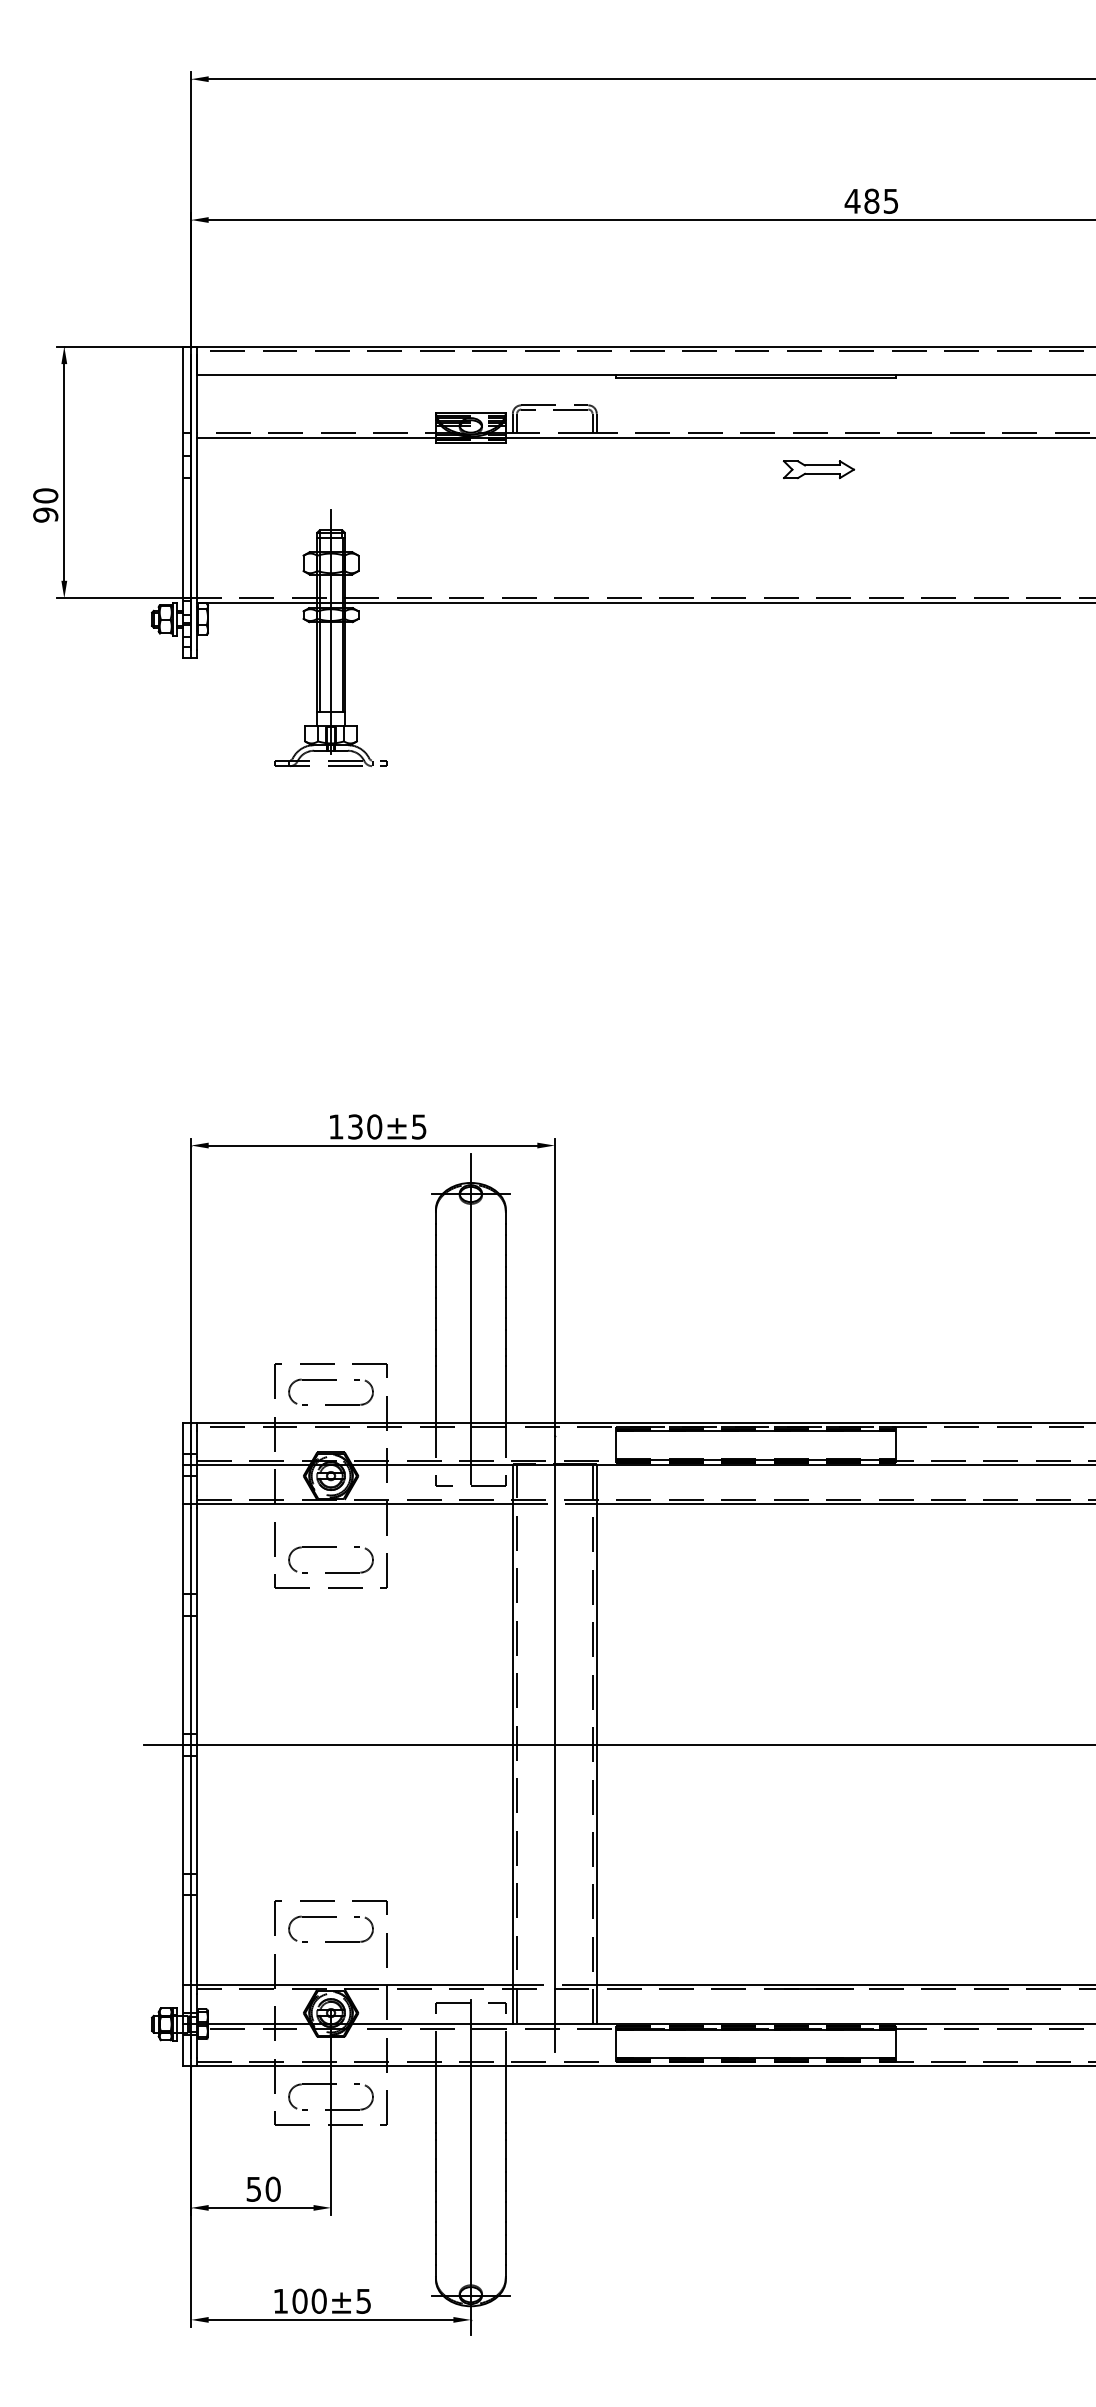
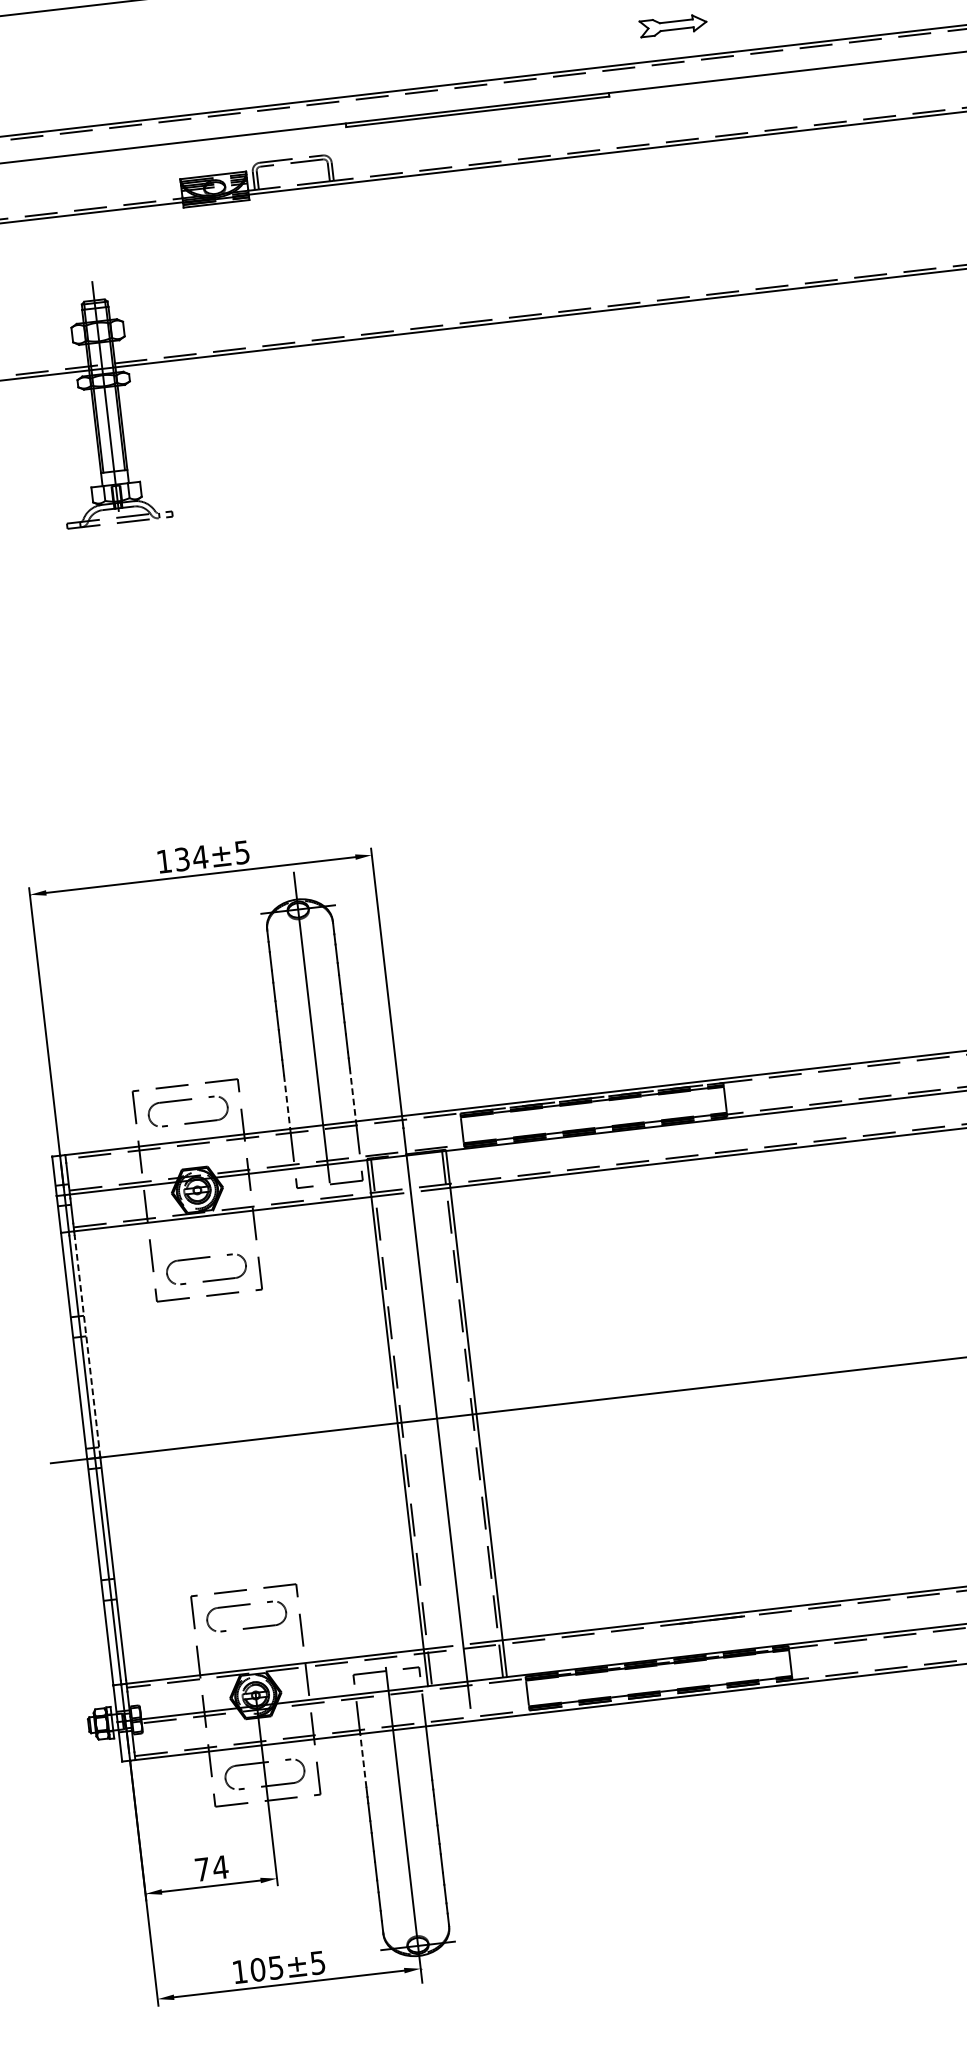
part: (819, 469) -> (673, 25), moved
text: (374, 1126) -> (200, 856), 130 -> 134
line: (435, 1394) -> (286, 1102), solid -> dashed
line: (505, 1394) -> (352, 1094), solid -> dashed
line: (196, 1625) -> (87, 1345), solid -> dashed
line: (435, 2094) -> (362, 1760), solid -> dashed
text: (263, 2188) -> (211, 1867), 50 -> 74
text: (318, 2300) -> (275, 1967), 100 -> 105

